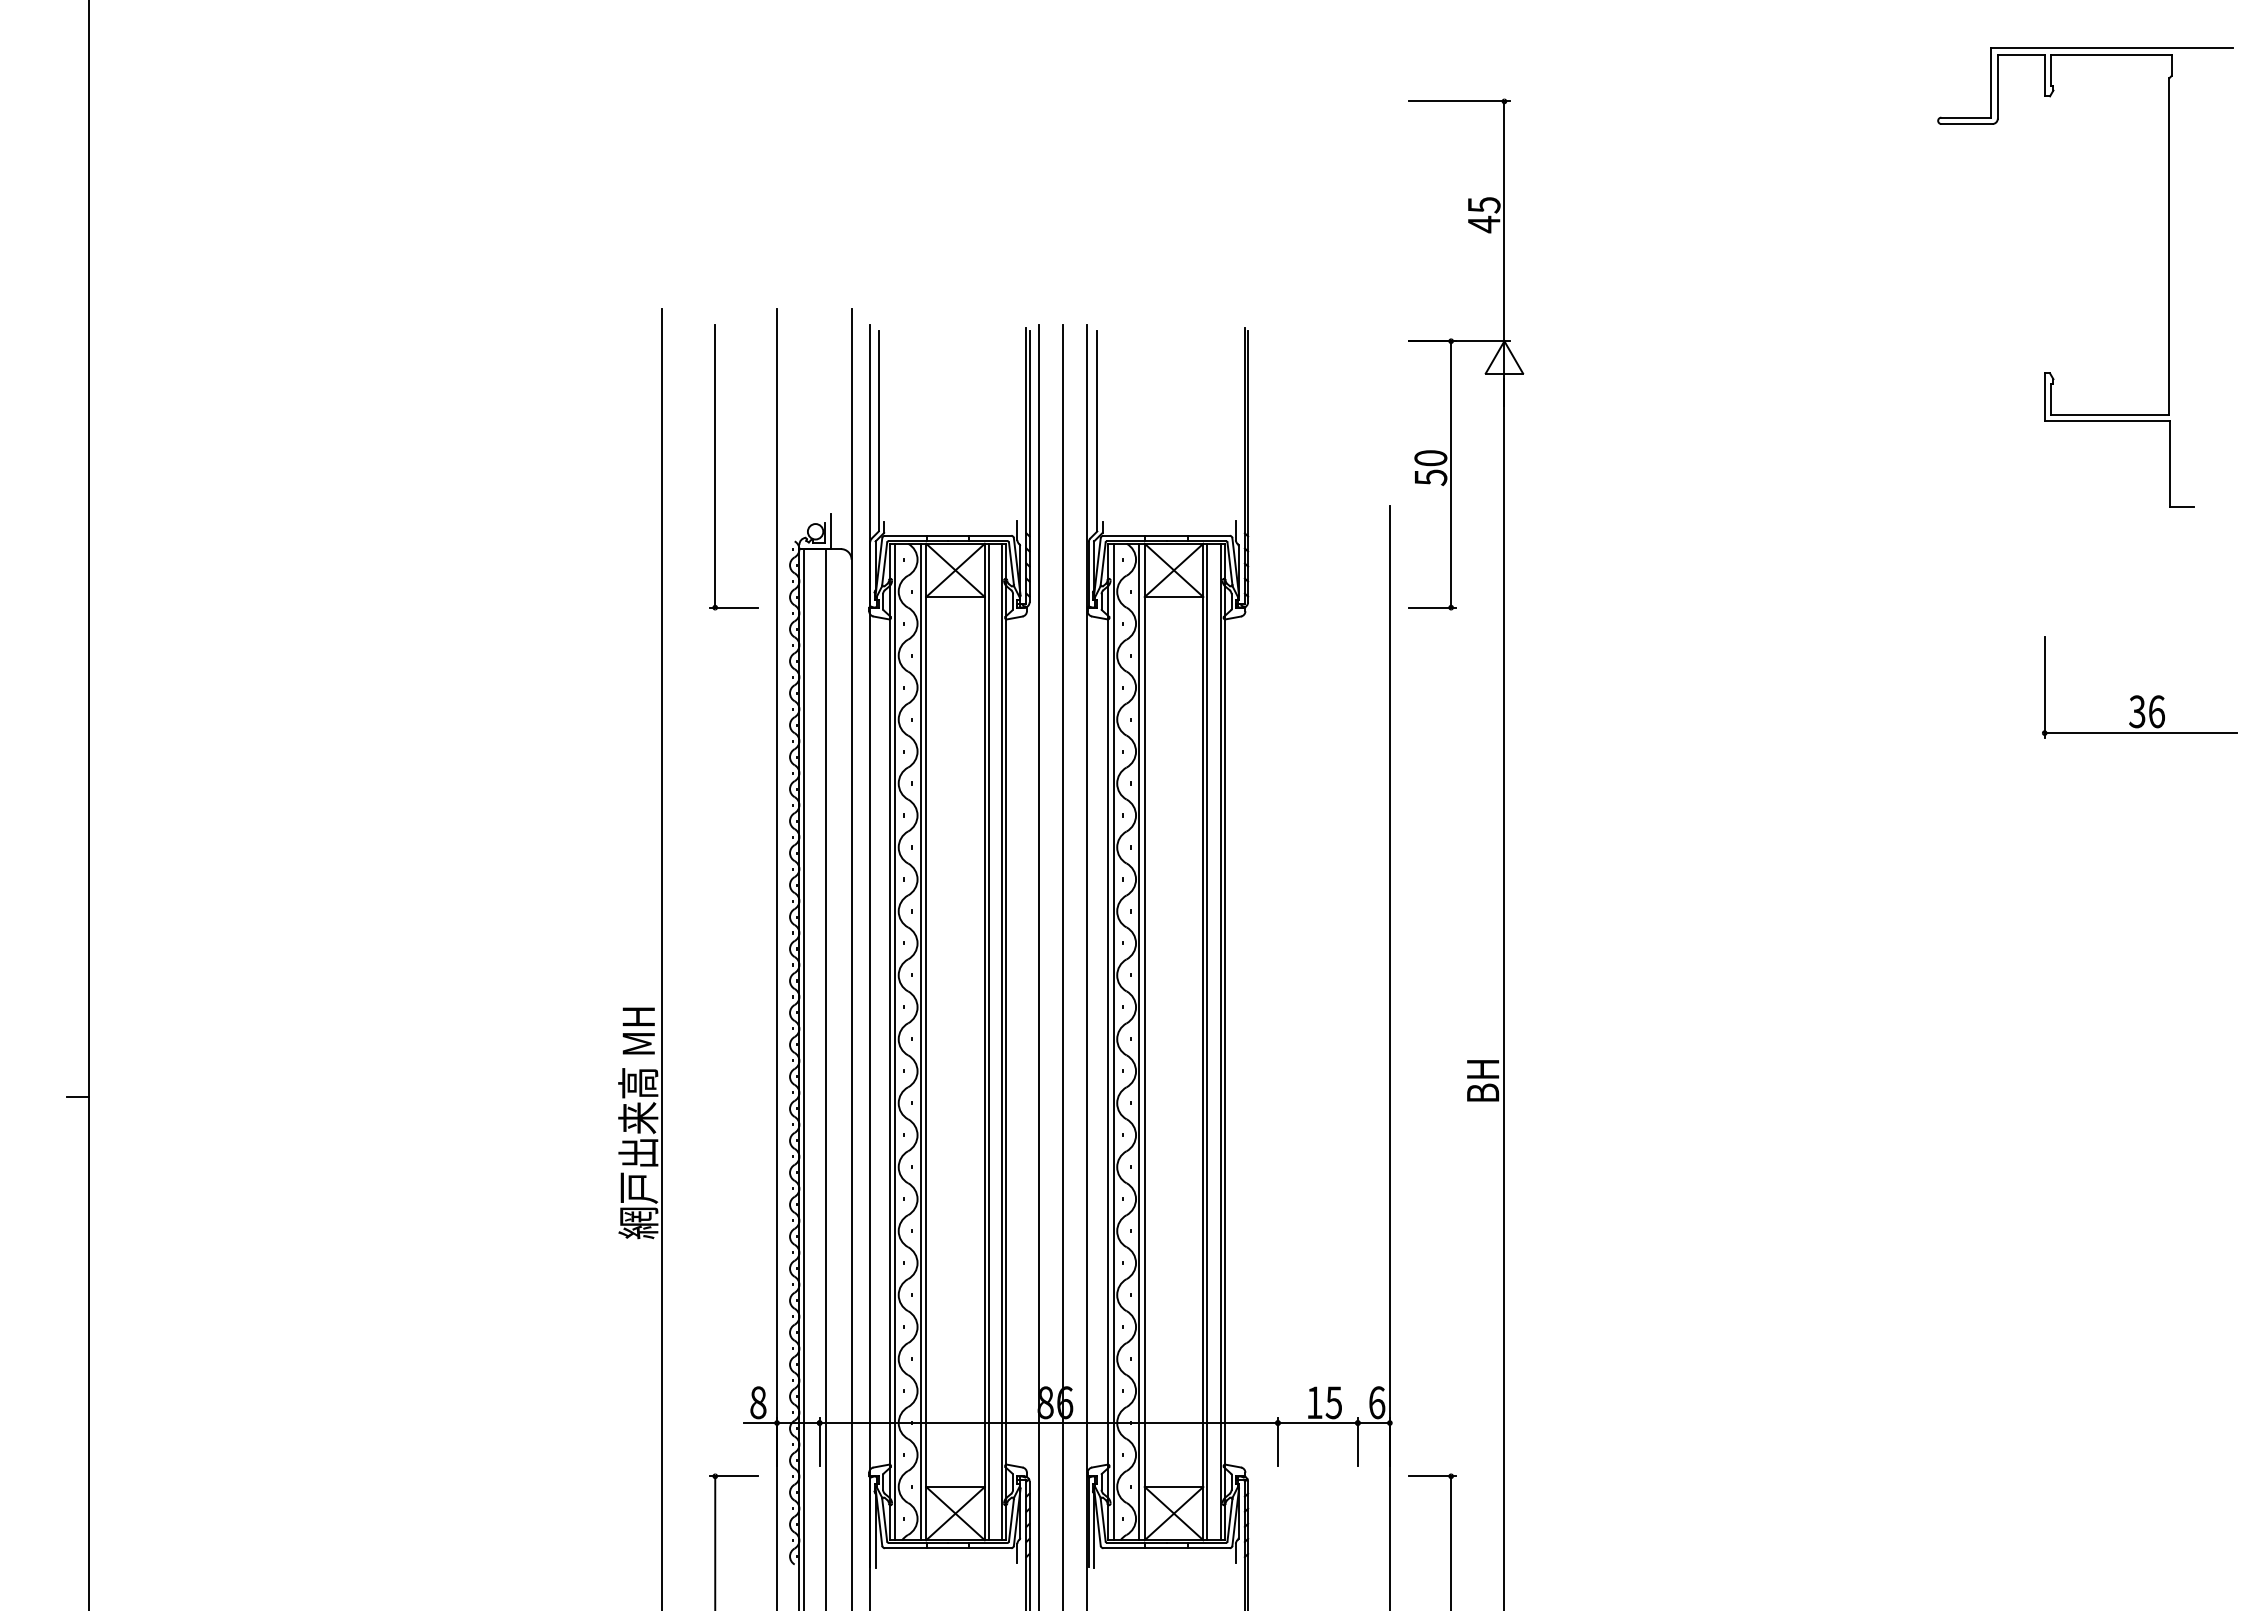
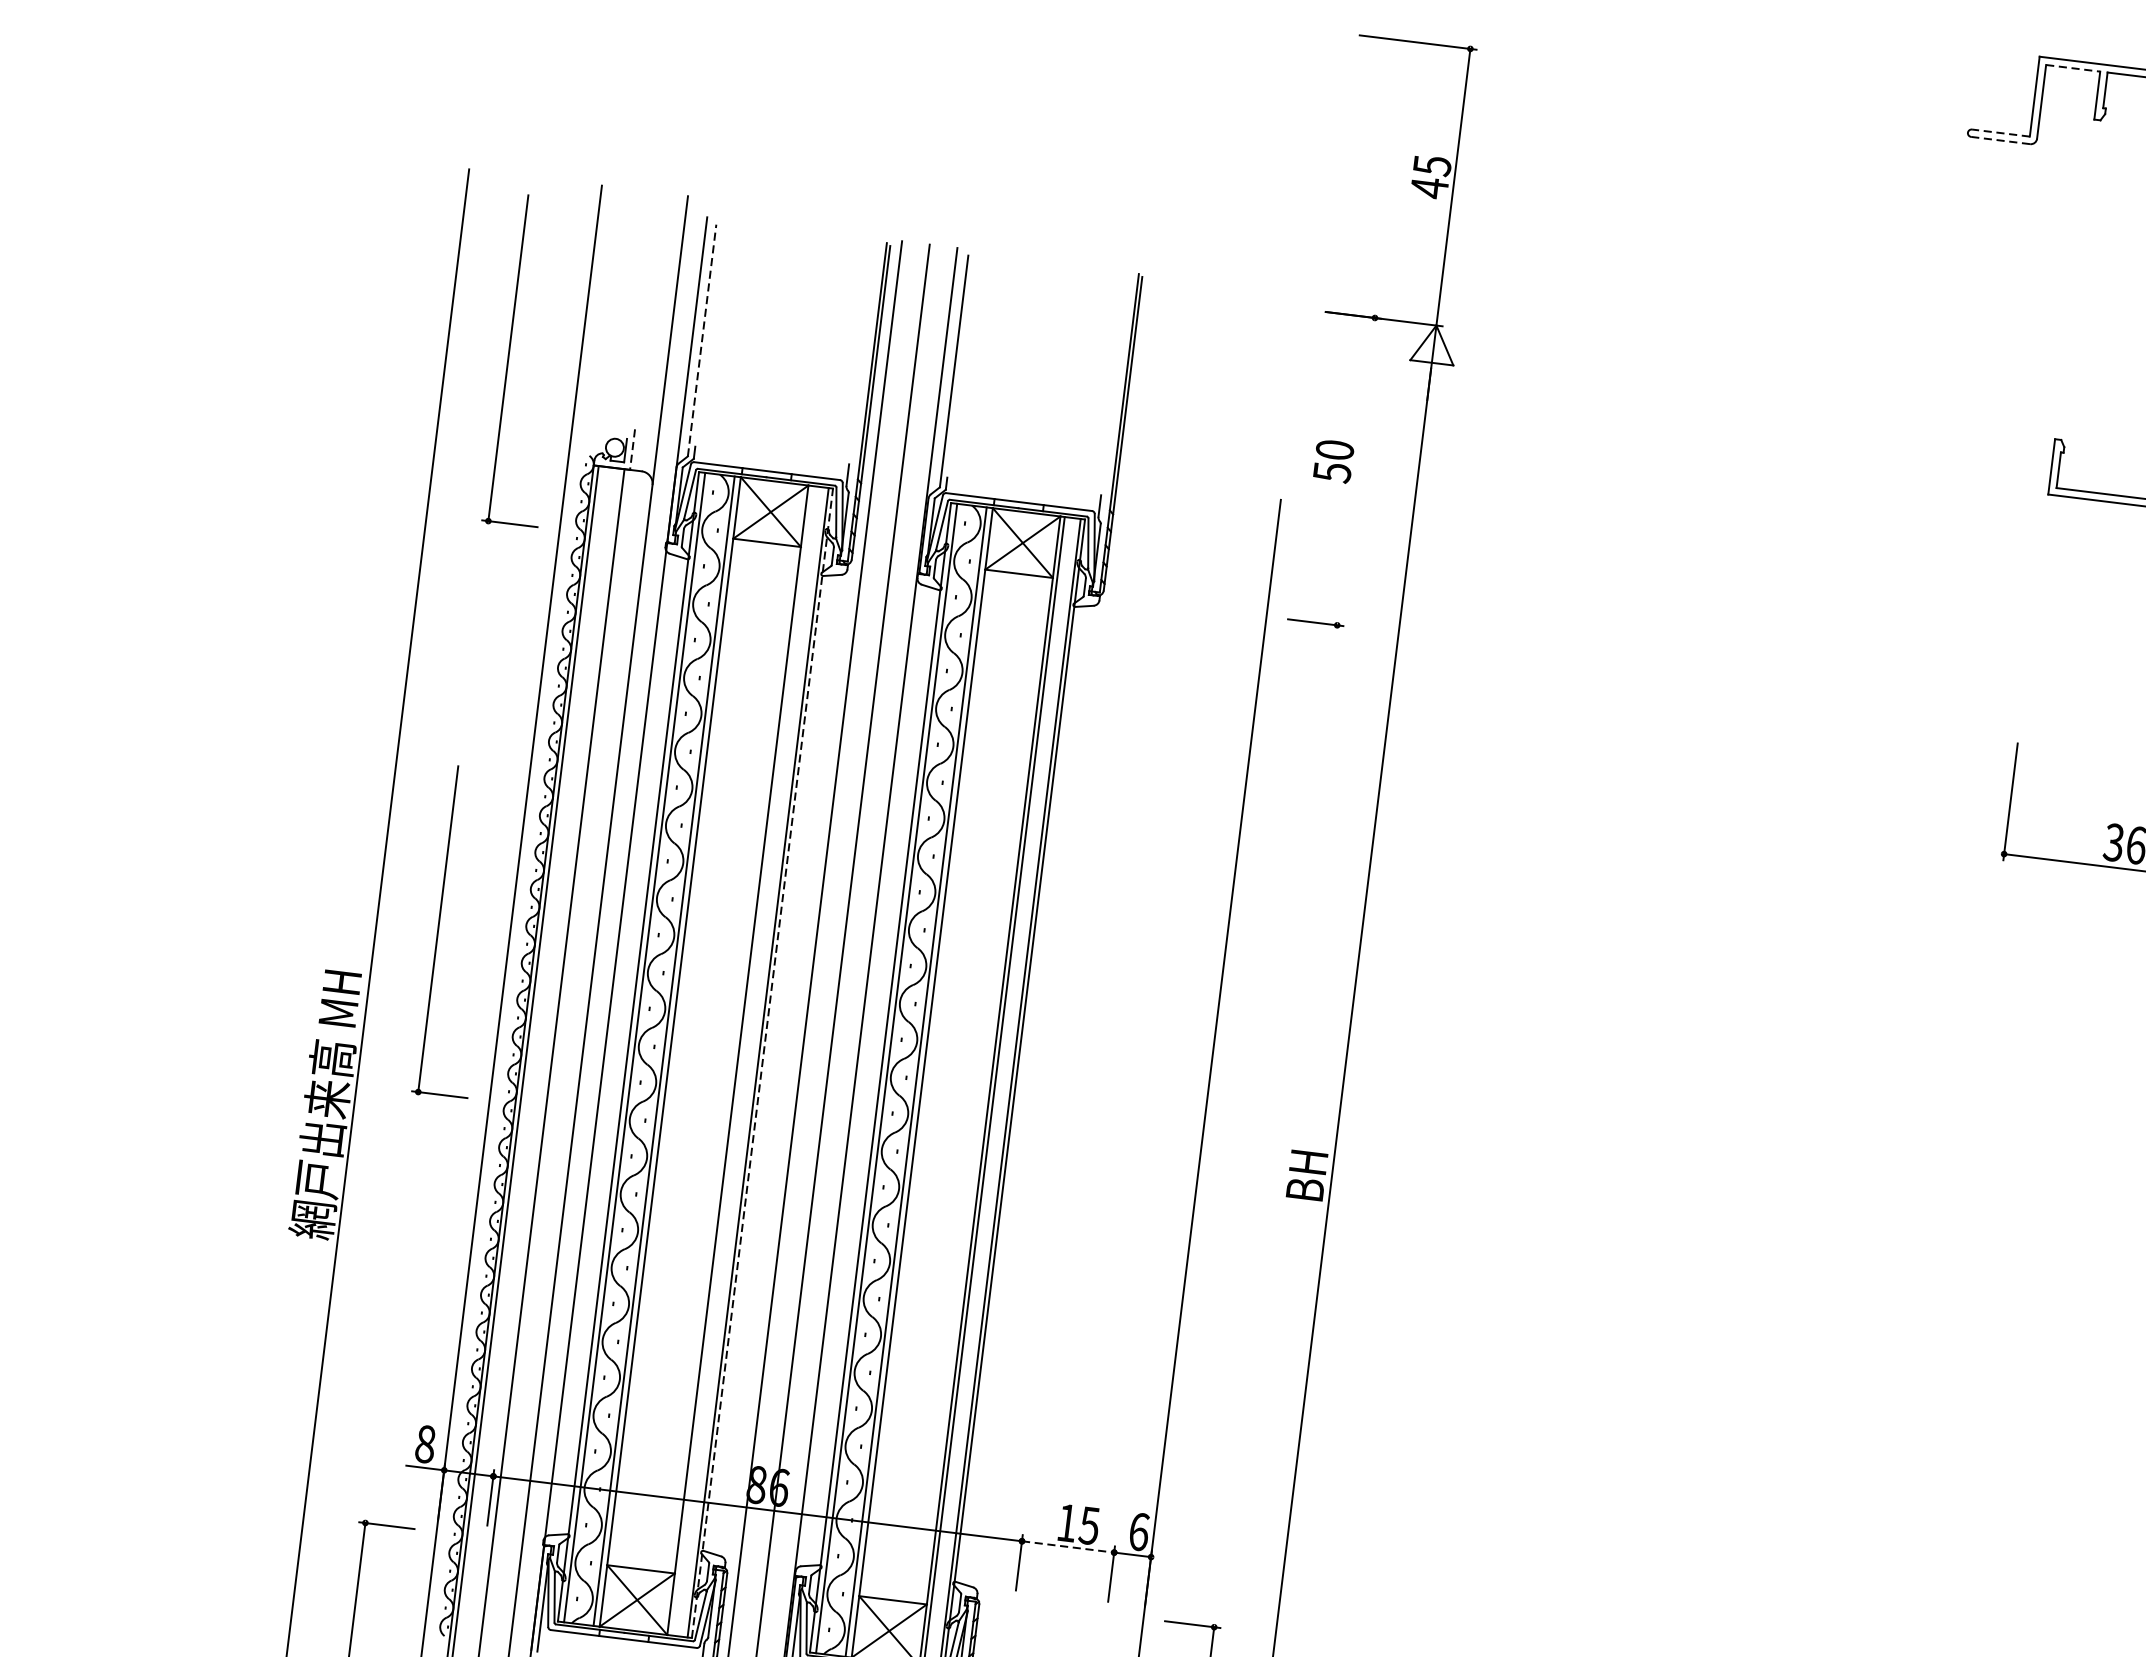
line: (2021, 54) -> (2073, 68), solid -> dashed
line: (1965, 117) -> (1999, 132), solid -> dashed
line: (1966, 124) -> (2000, 141), solid -> dashed
line: (878, 430) -> (701, 339), solid -> dashed
line: (1451, 474) -> (1356, 471), removed
line: (830, 531) -> (632, 449), solid -> dashed
part: (715, 962) -> (438, 930), added
line: (988, 1041) -> (742, 1060), removed
line: (1006, 1041) -> (762, 1062), solid -> dashed
line: (1317, 1423) -> (1067, 1547), solid -> dashed

